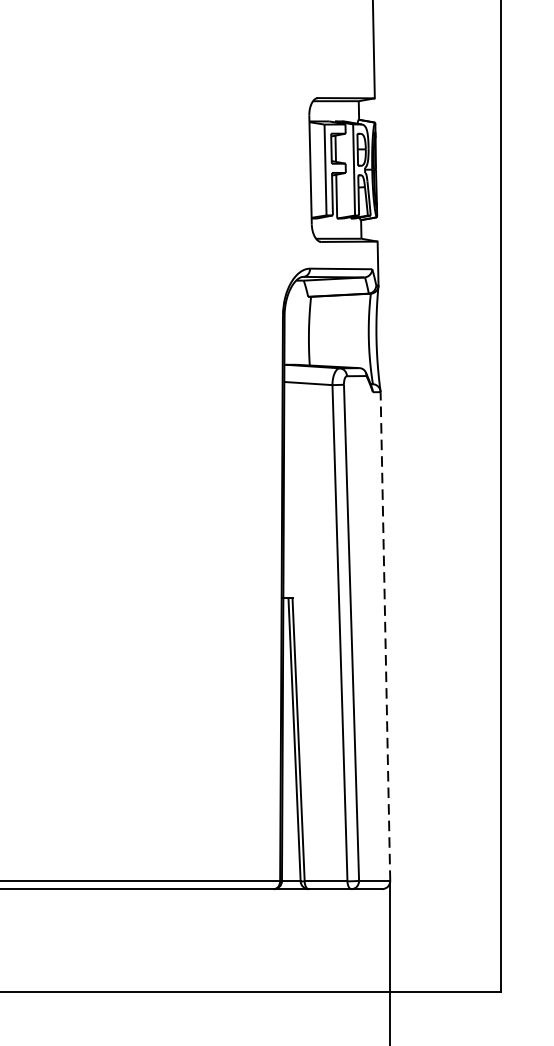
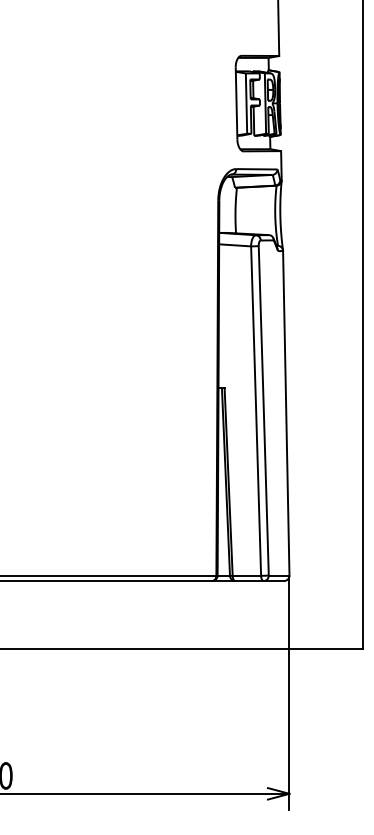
line: (385, 635) -> (286, 412), dashed -> solid

